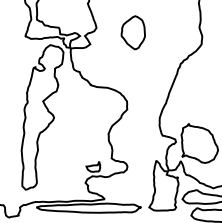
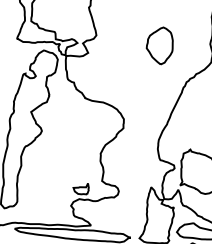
part: (132, 32) -> (159, 45), moved

